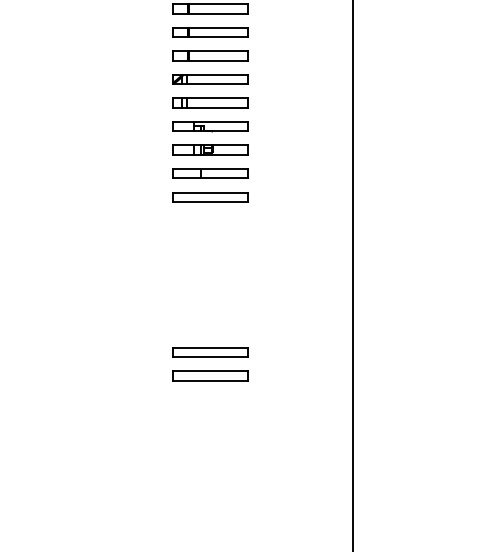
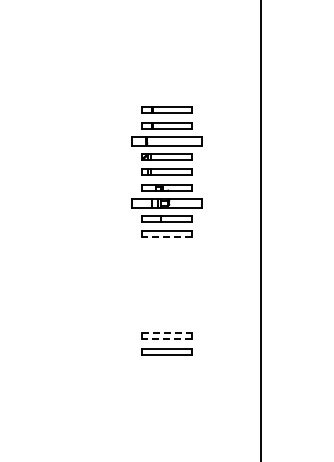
part: (209, 55) -> (166, 140), size x1.4
part: (209, 149) -> (166, 202), size x1.4
line: (211, 202) -> (167, 237), solid -> dashed
line: (211, 348) -> (167, 333), solid -> dashed
line: (211, 357) -> (167, 339), solid -> dashed

